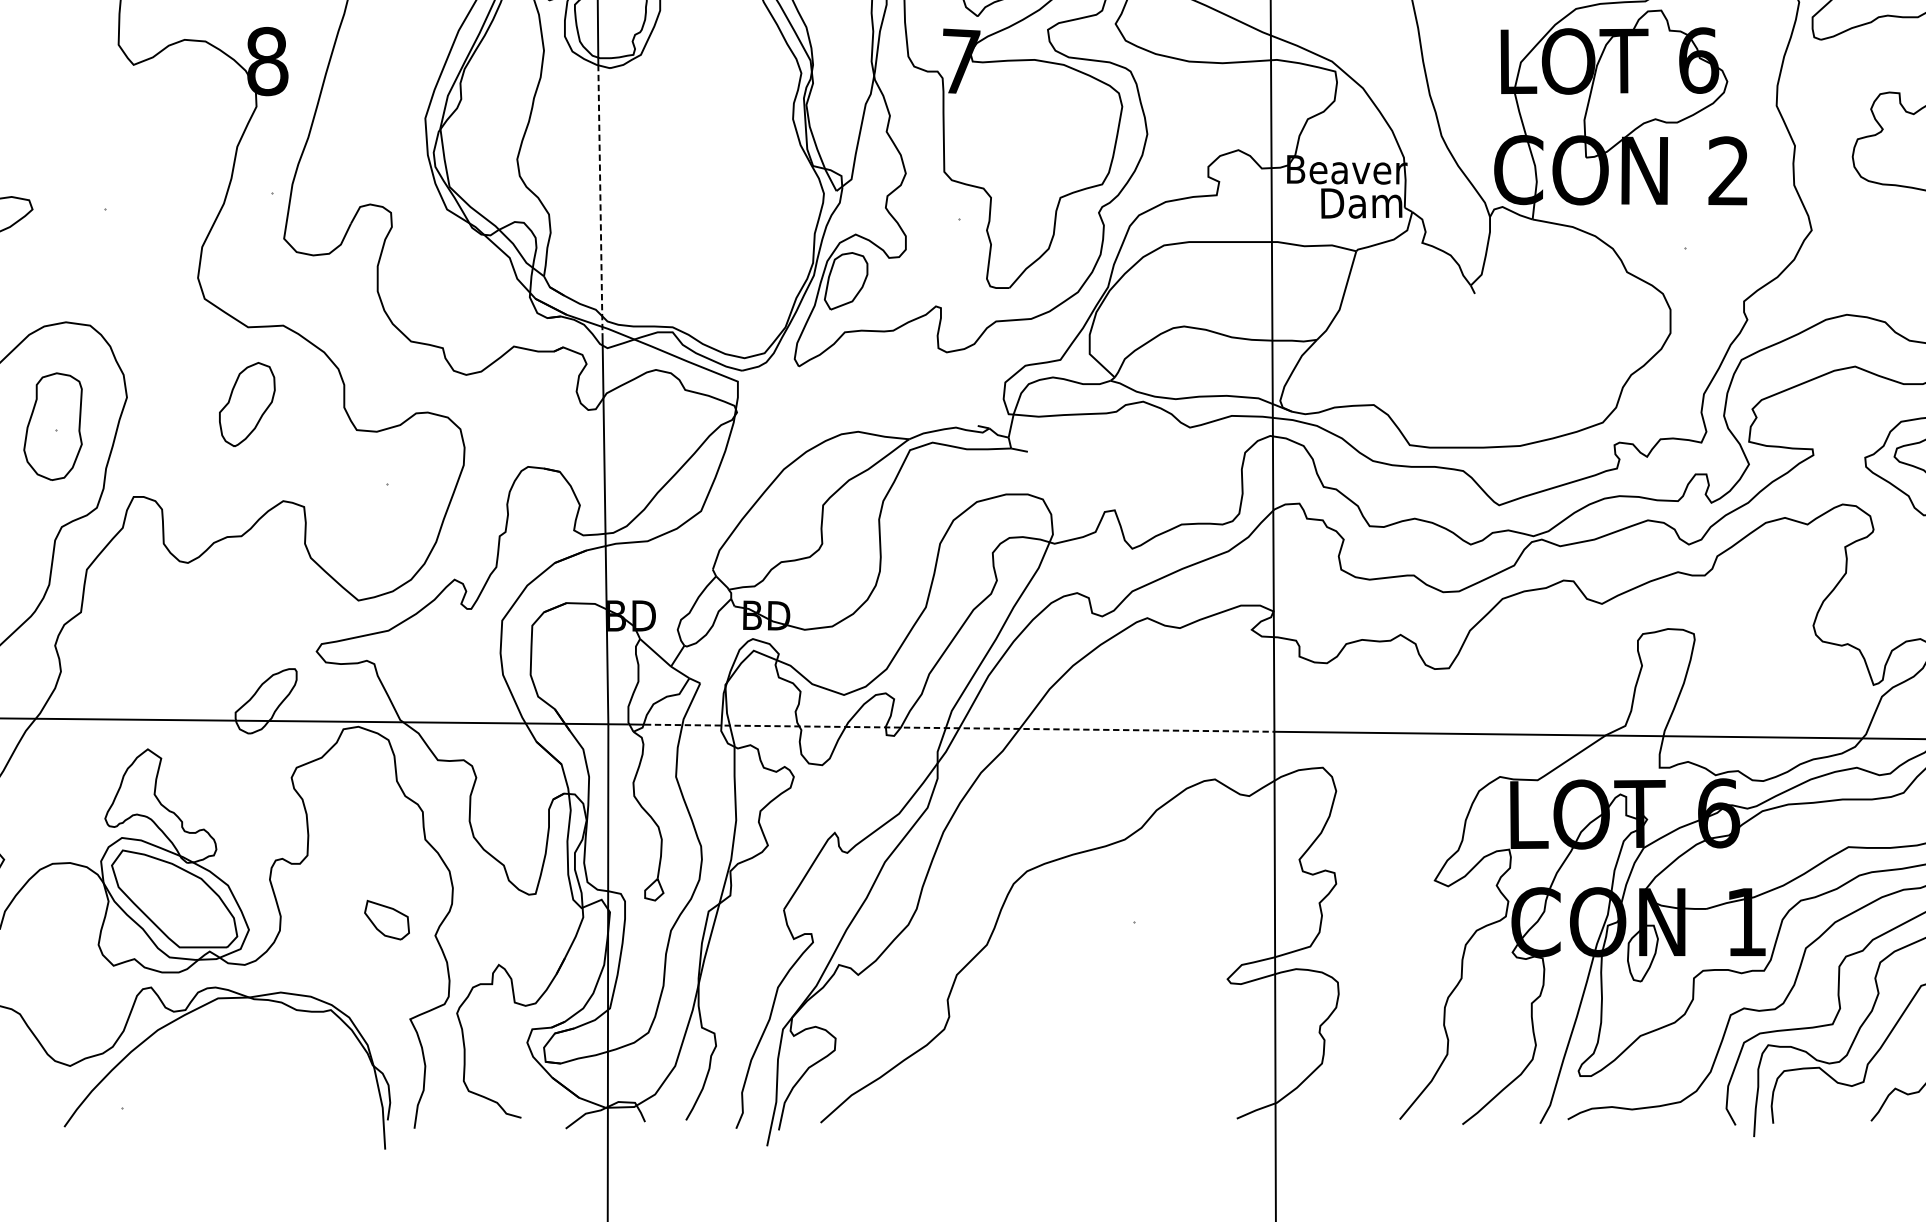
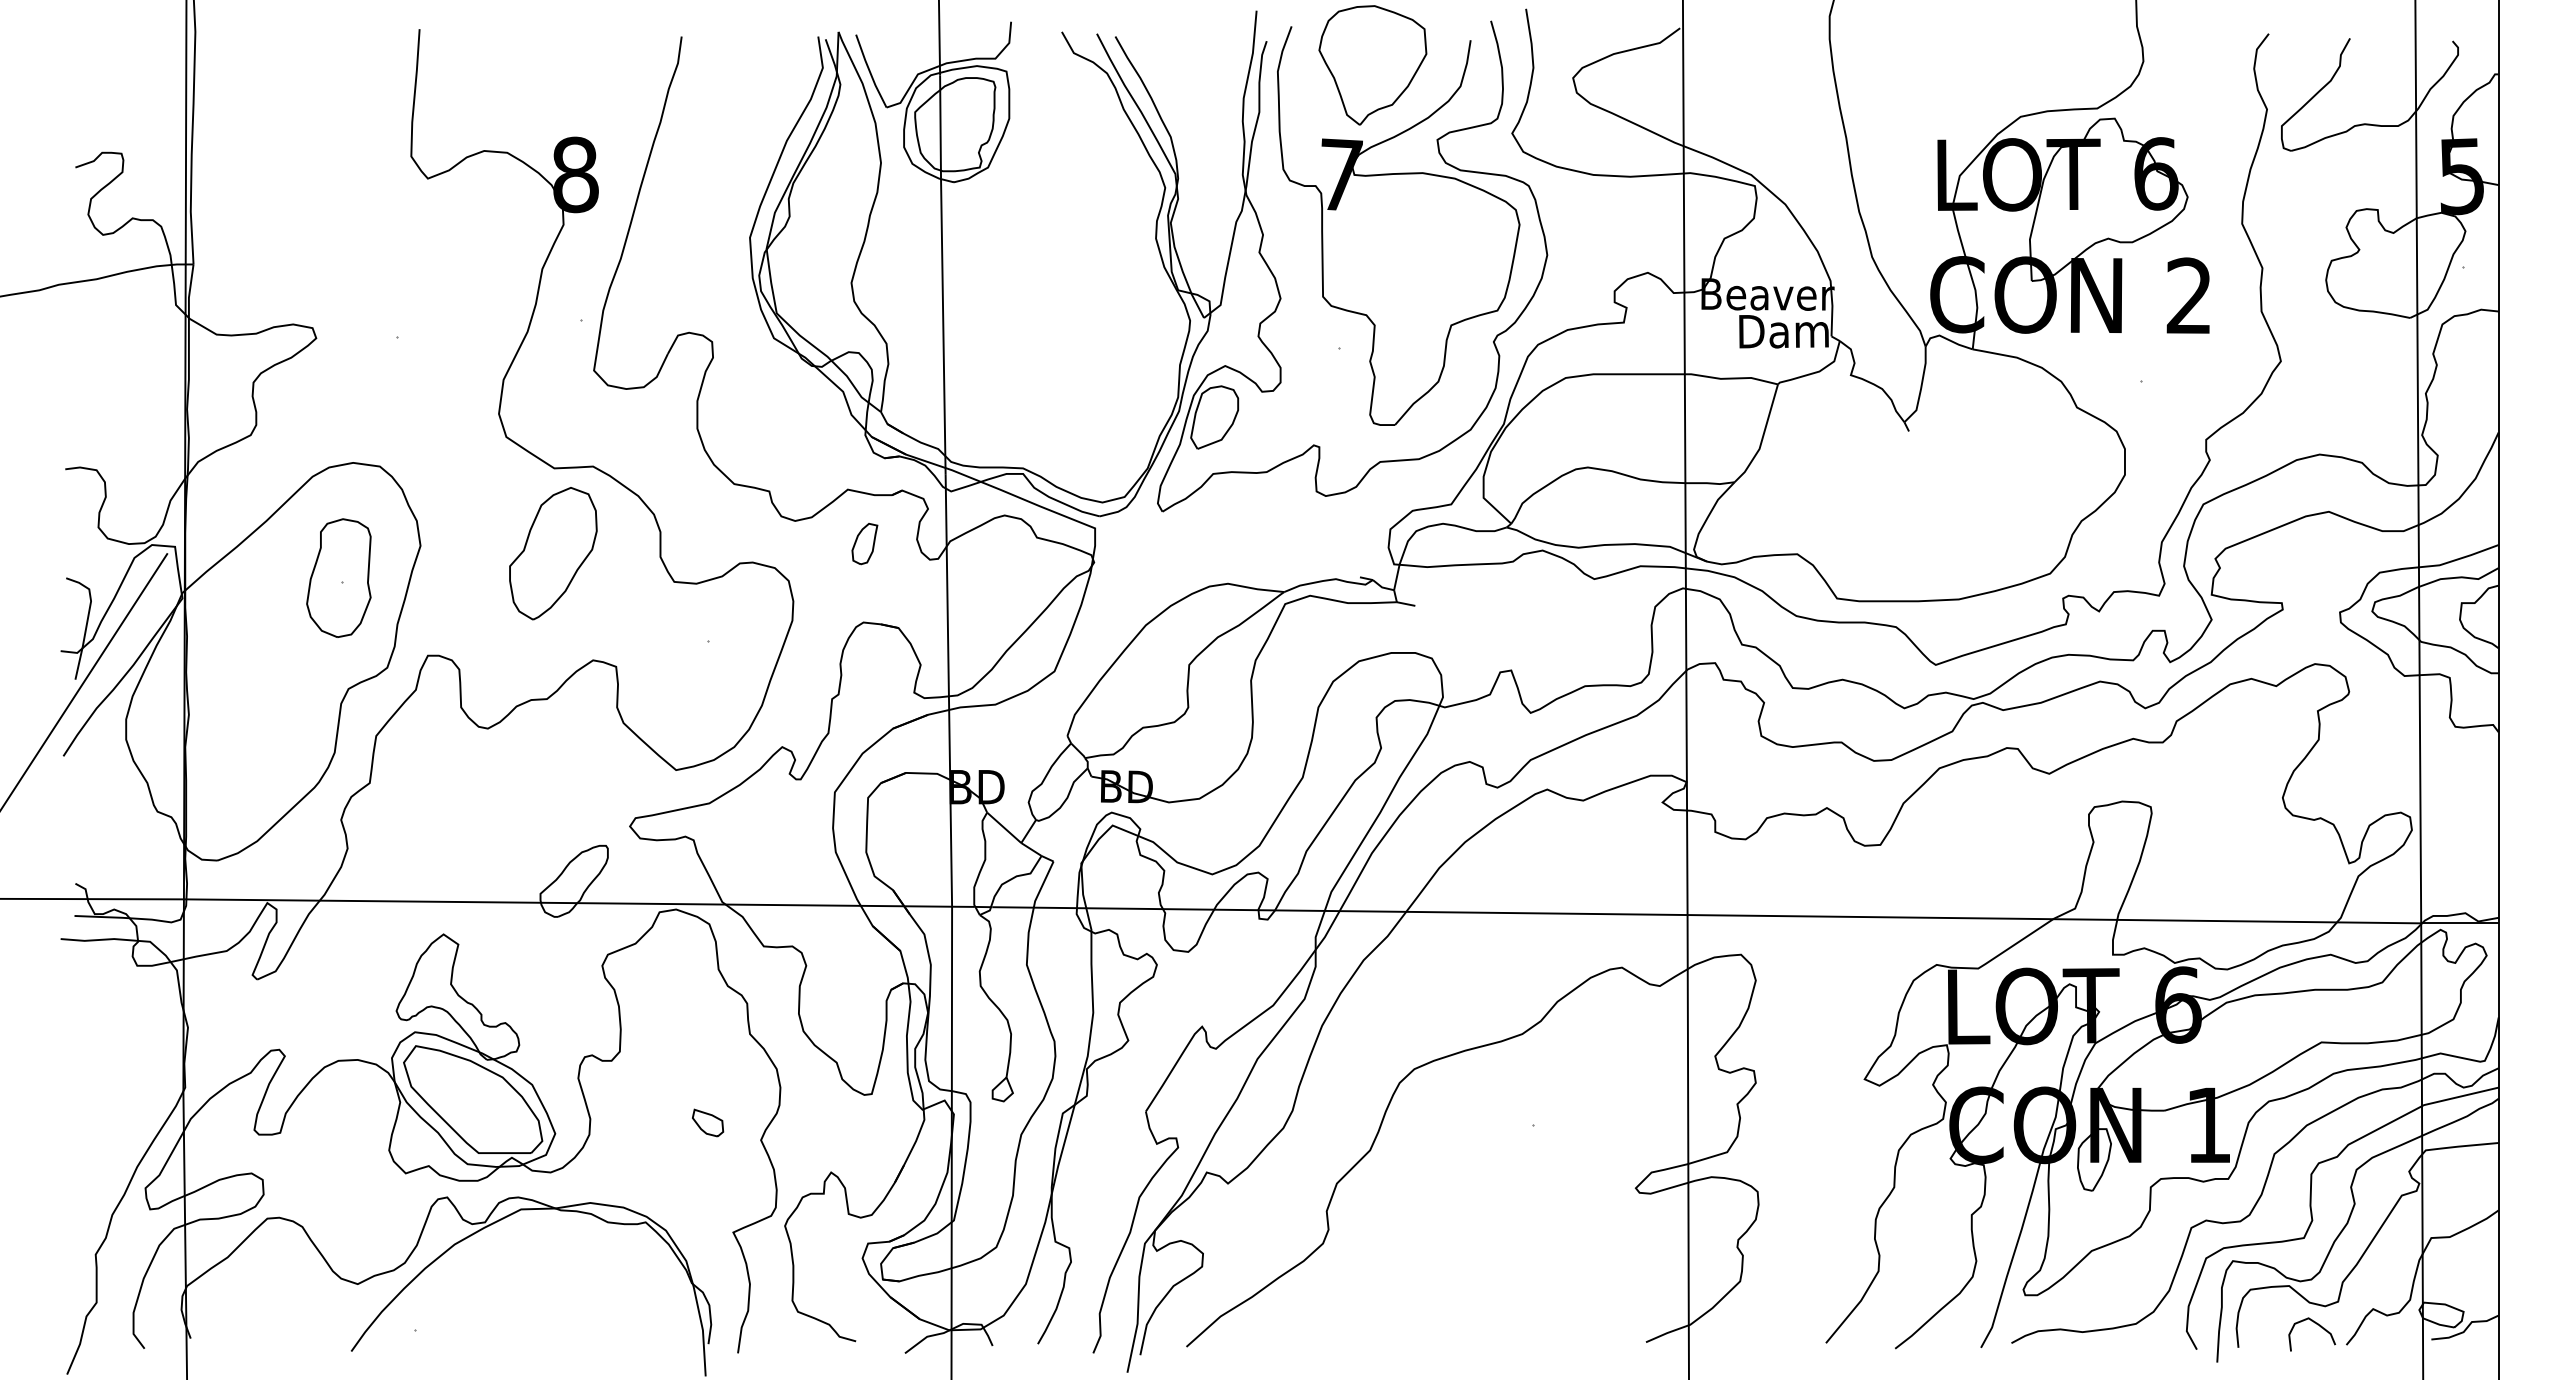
line: (600, 199) -> (943, 327), dashed -> solid
part: (529, 396) -> (864, 544), added
part: (247, 404) -> (553, 553), size x1.43
line: (960, 728) -> (1340, 911), dashed -> solid
part: (387, 919) -> (708, 1122), size x0.62
curve: (1844, 1103) -> (2317, 1325), added

